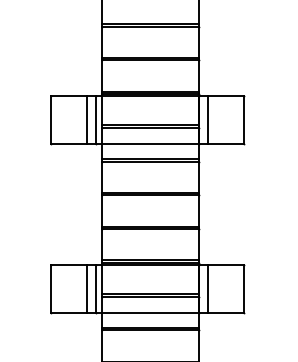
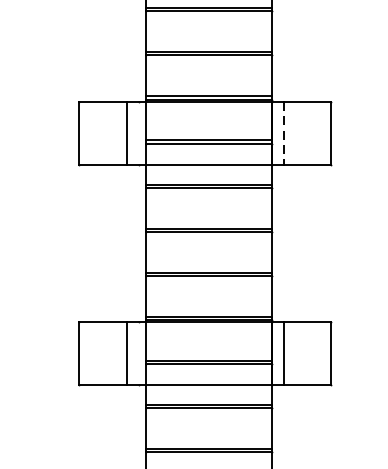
line: (96, 119) -> (138, 132), removed
line: (207, 120) -> (283, 134), solid -> dashed
line: (96, 288) -> (138, 353), removed

